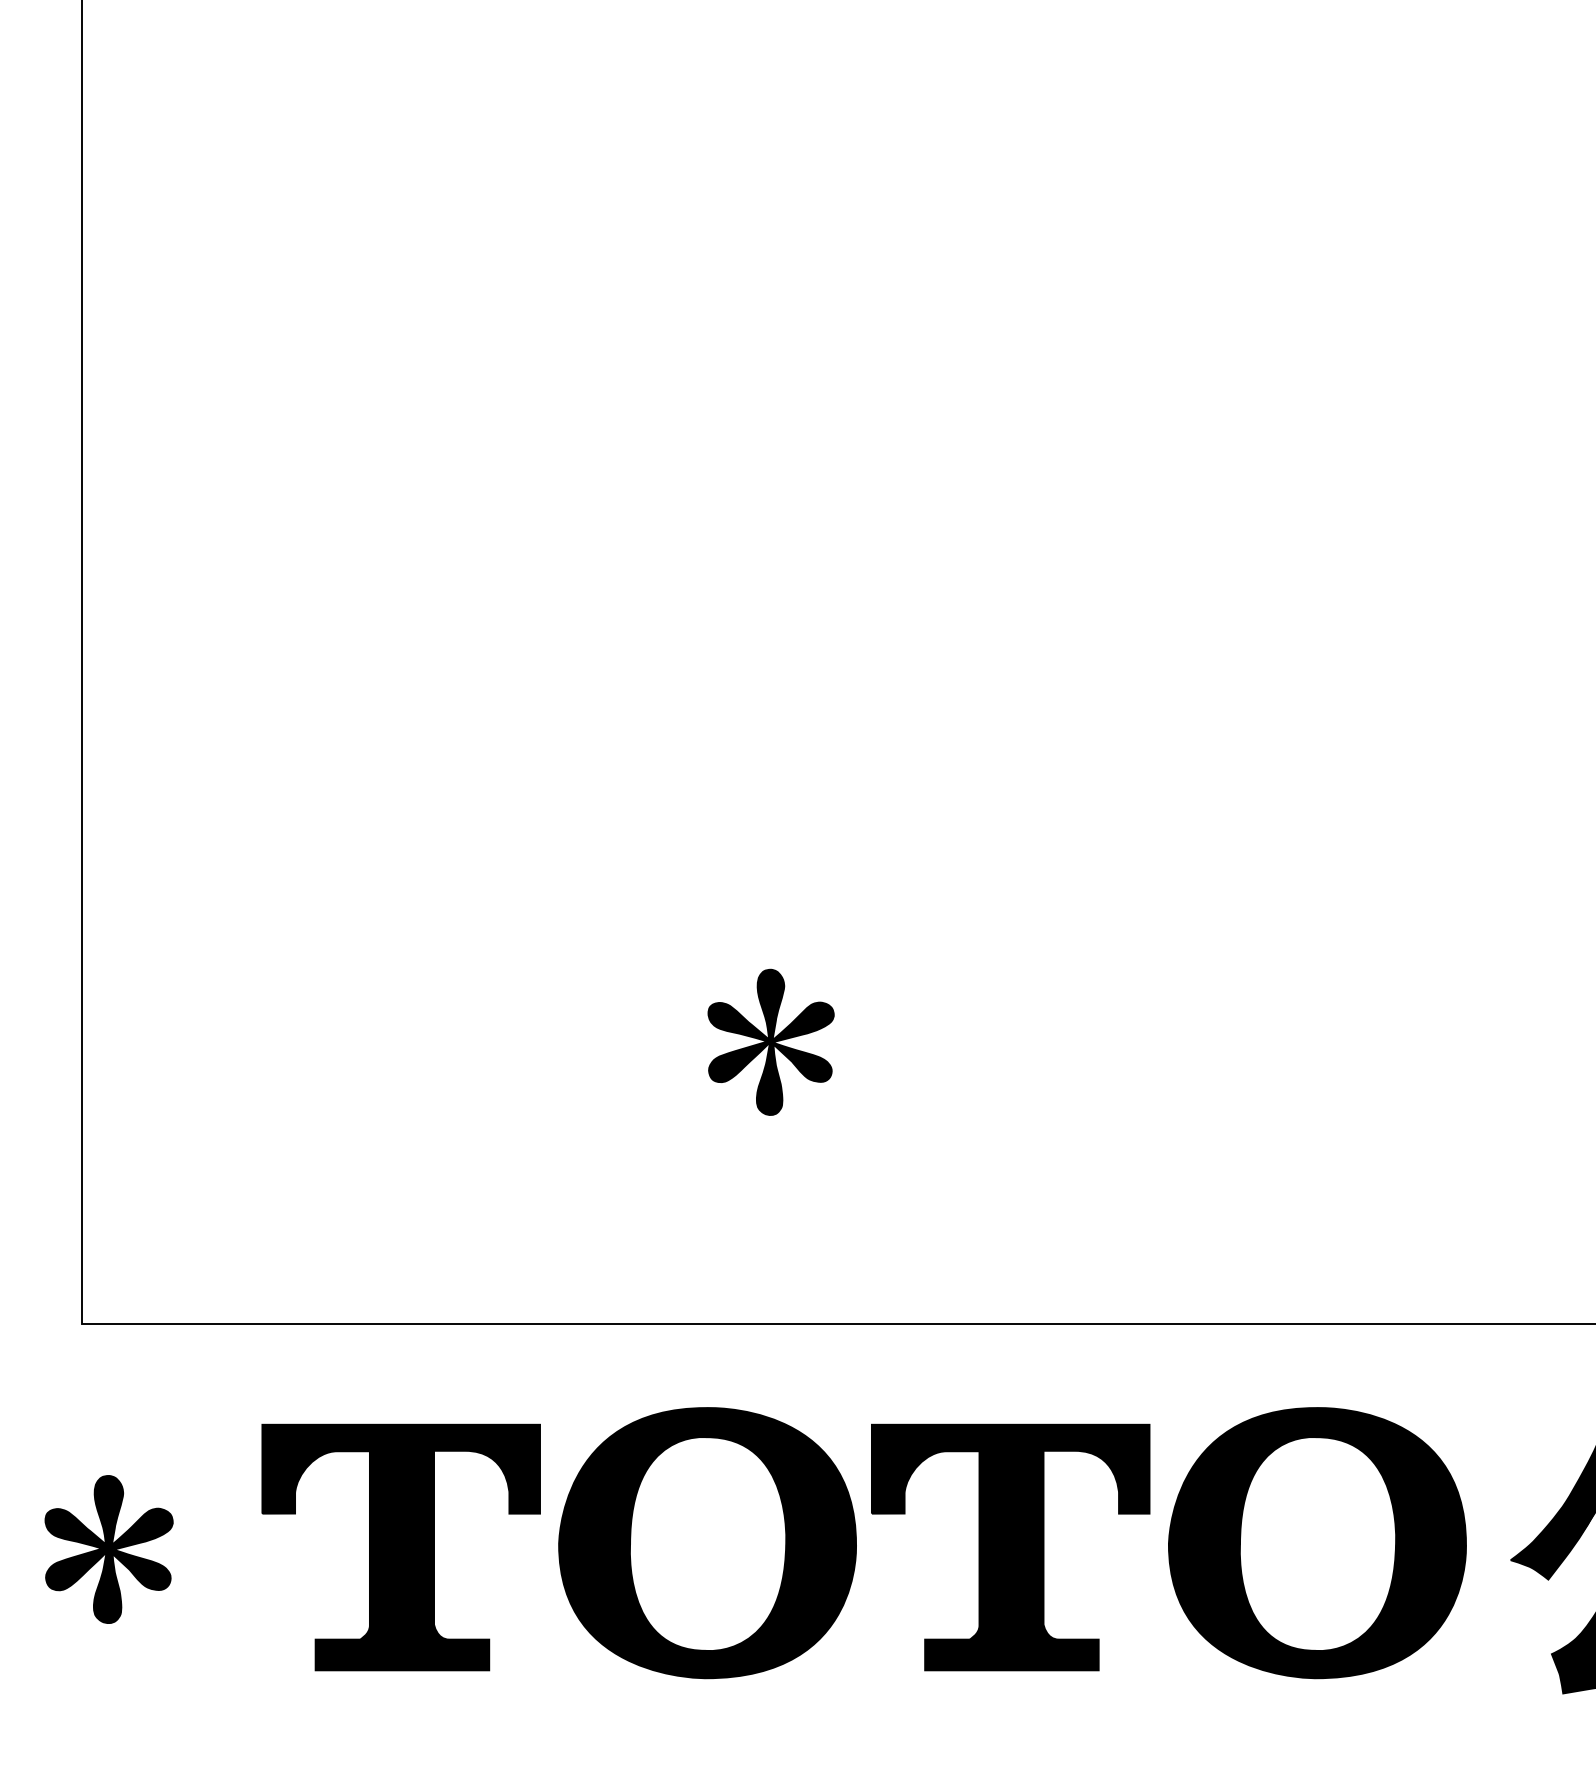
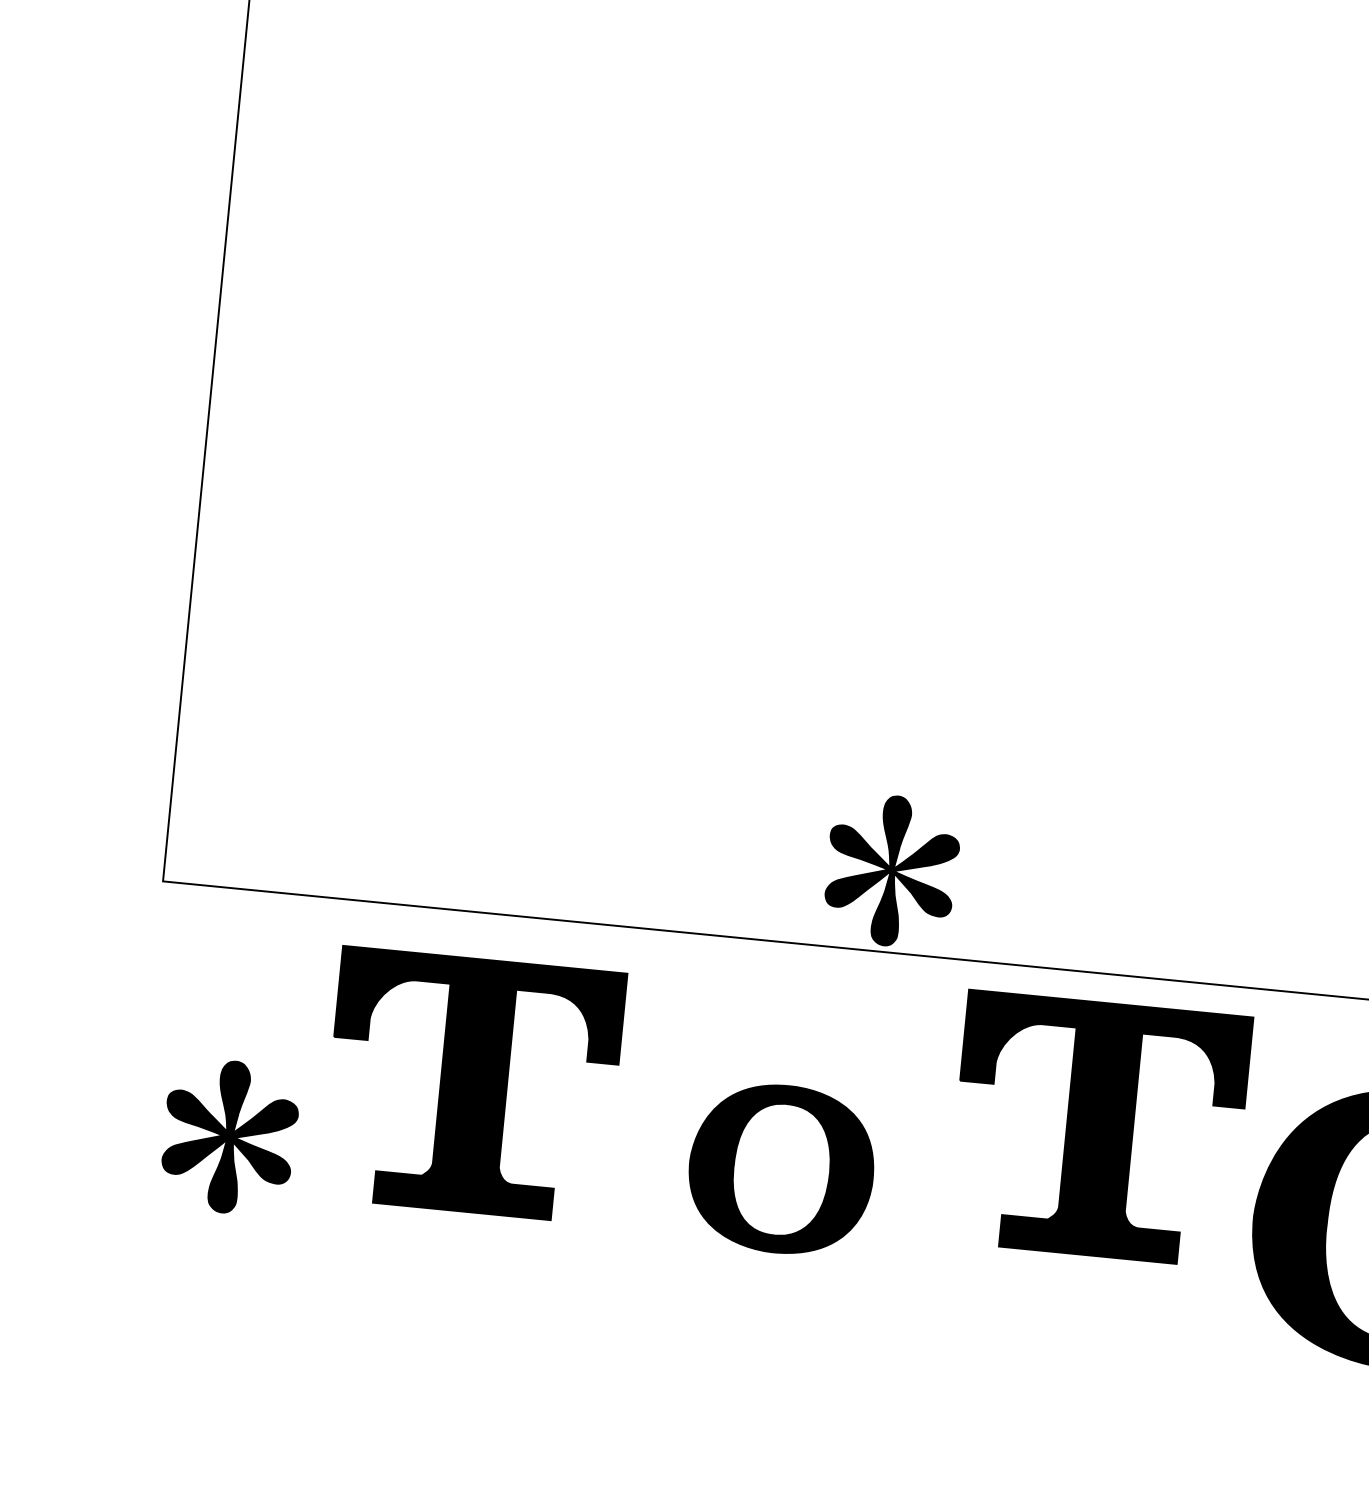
part: (770, 1041) -> (891, 870), moved
part: (707, 1543) -> (781, 1169), size x0.6
part: (400, 1547) -> (472, 1085), moved
part: (1010, 1547) -> (1098, 1129), moved
part: (108, 1549) -> (229, 1137), moved

